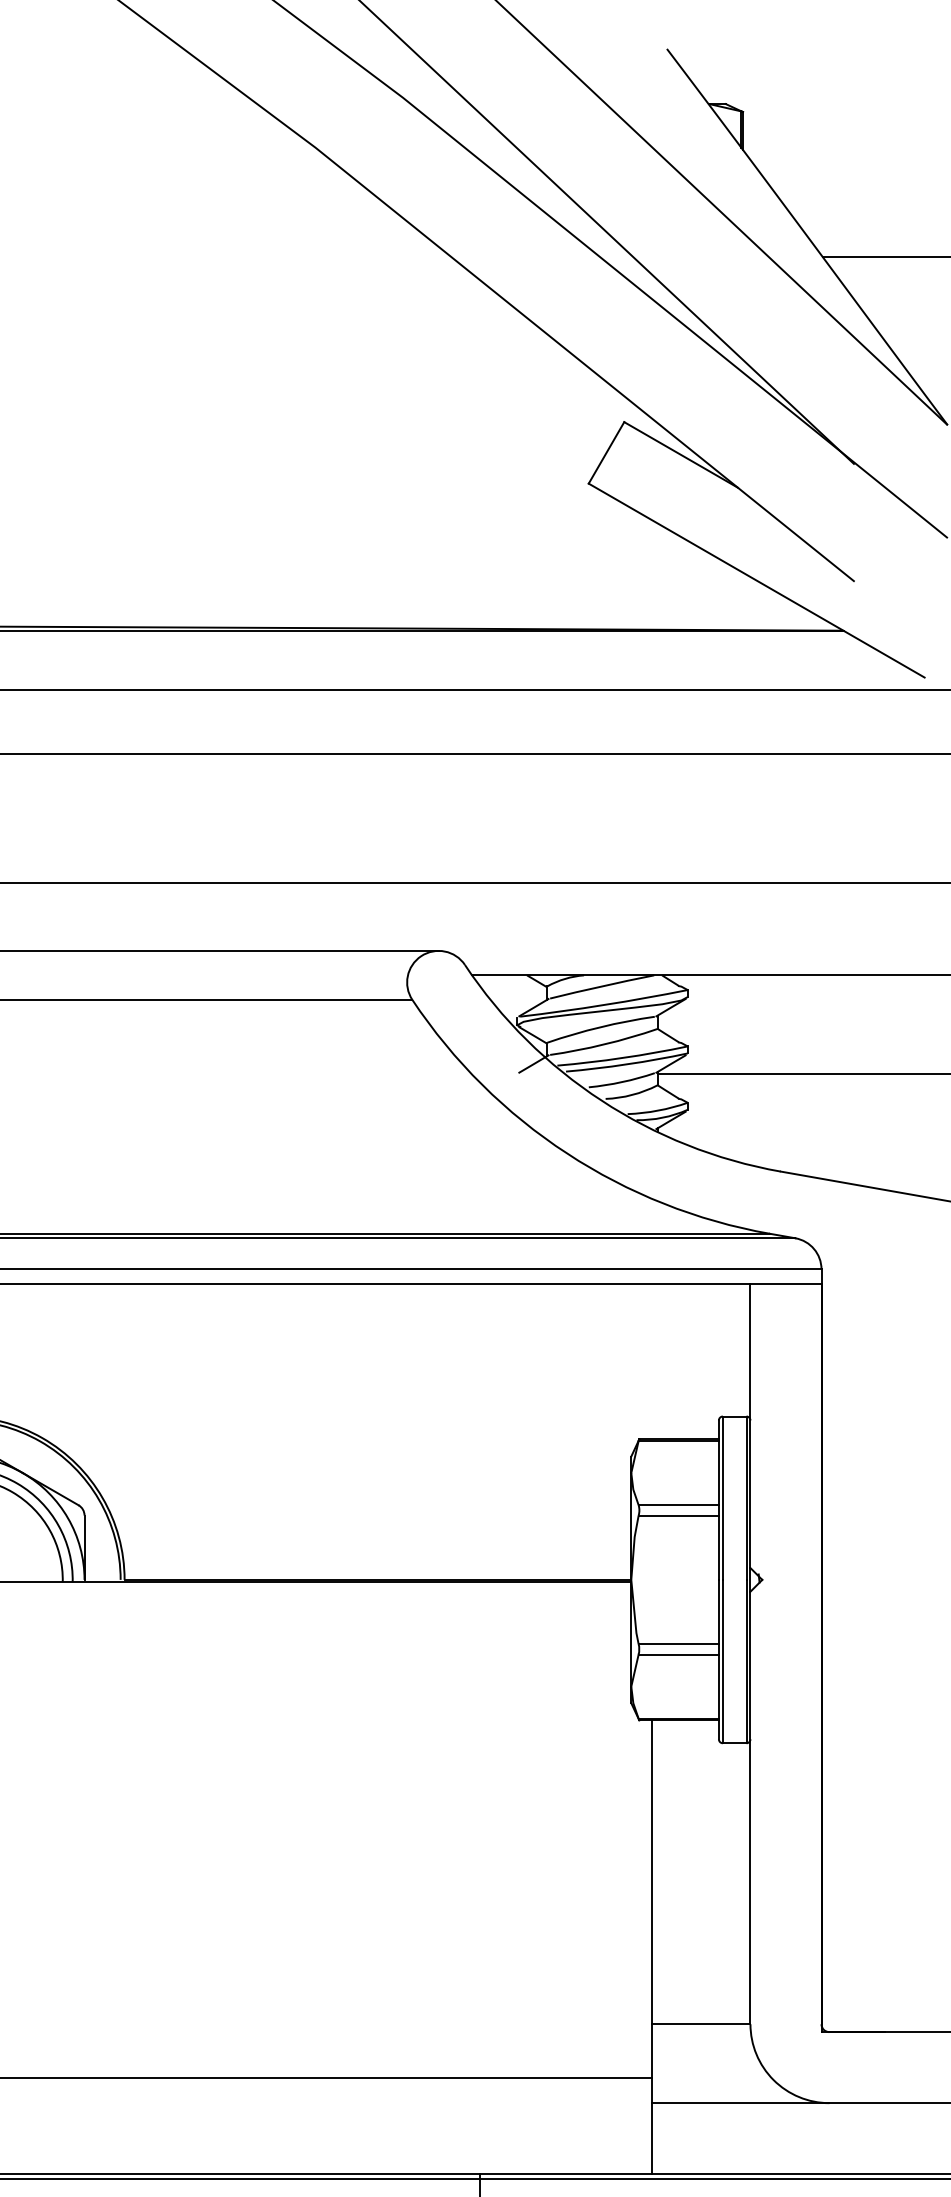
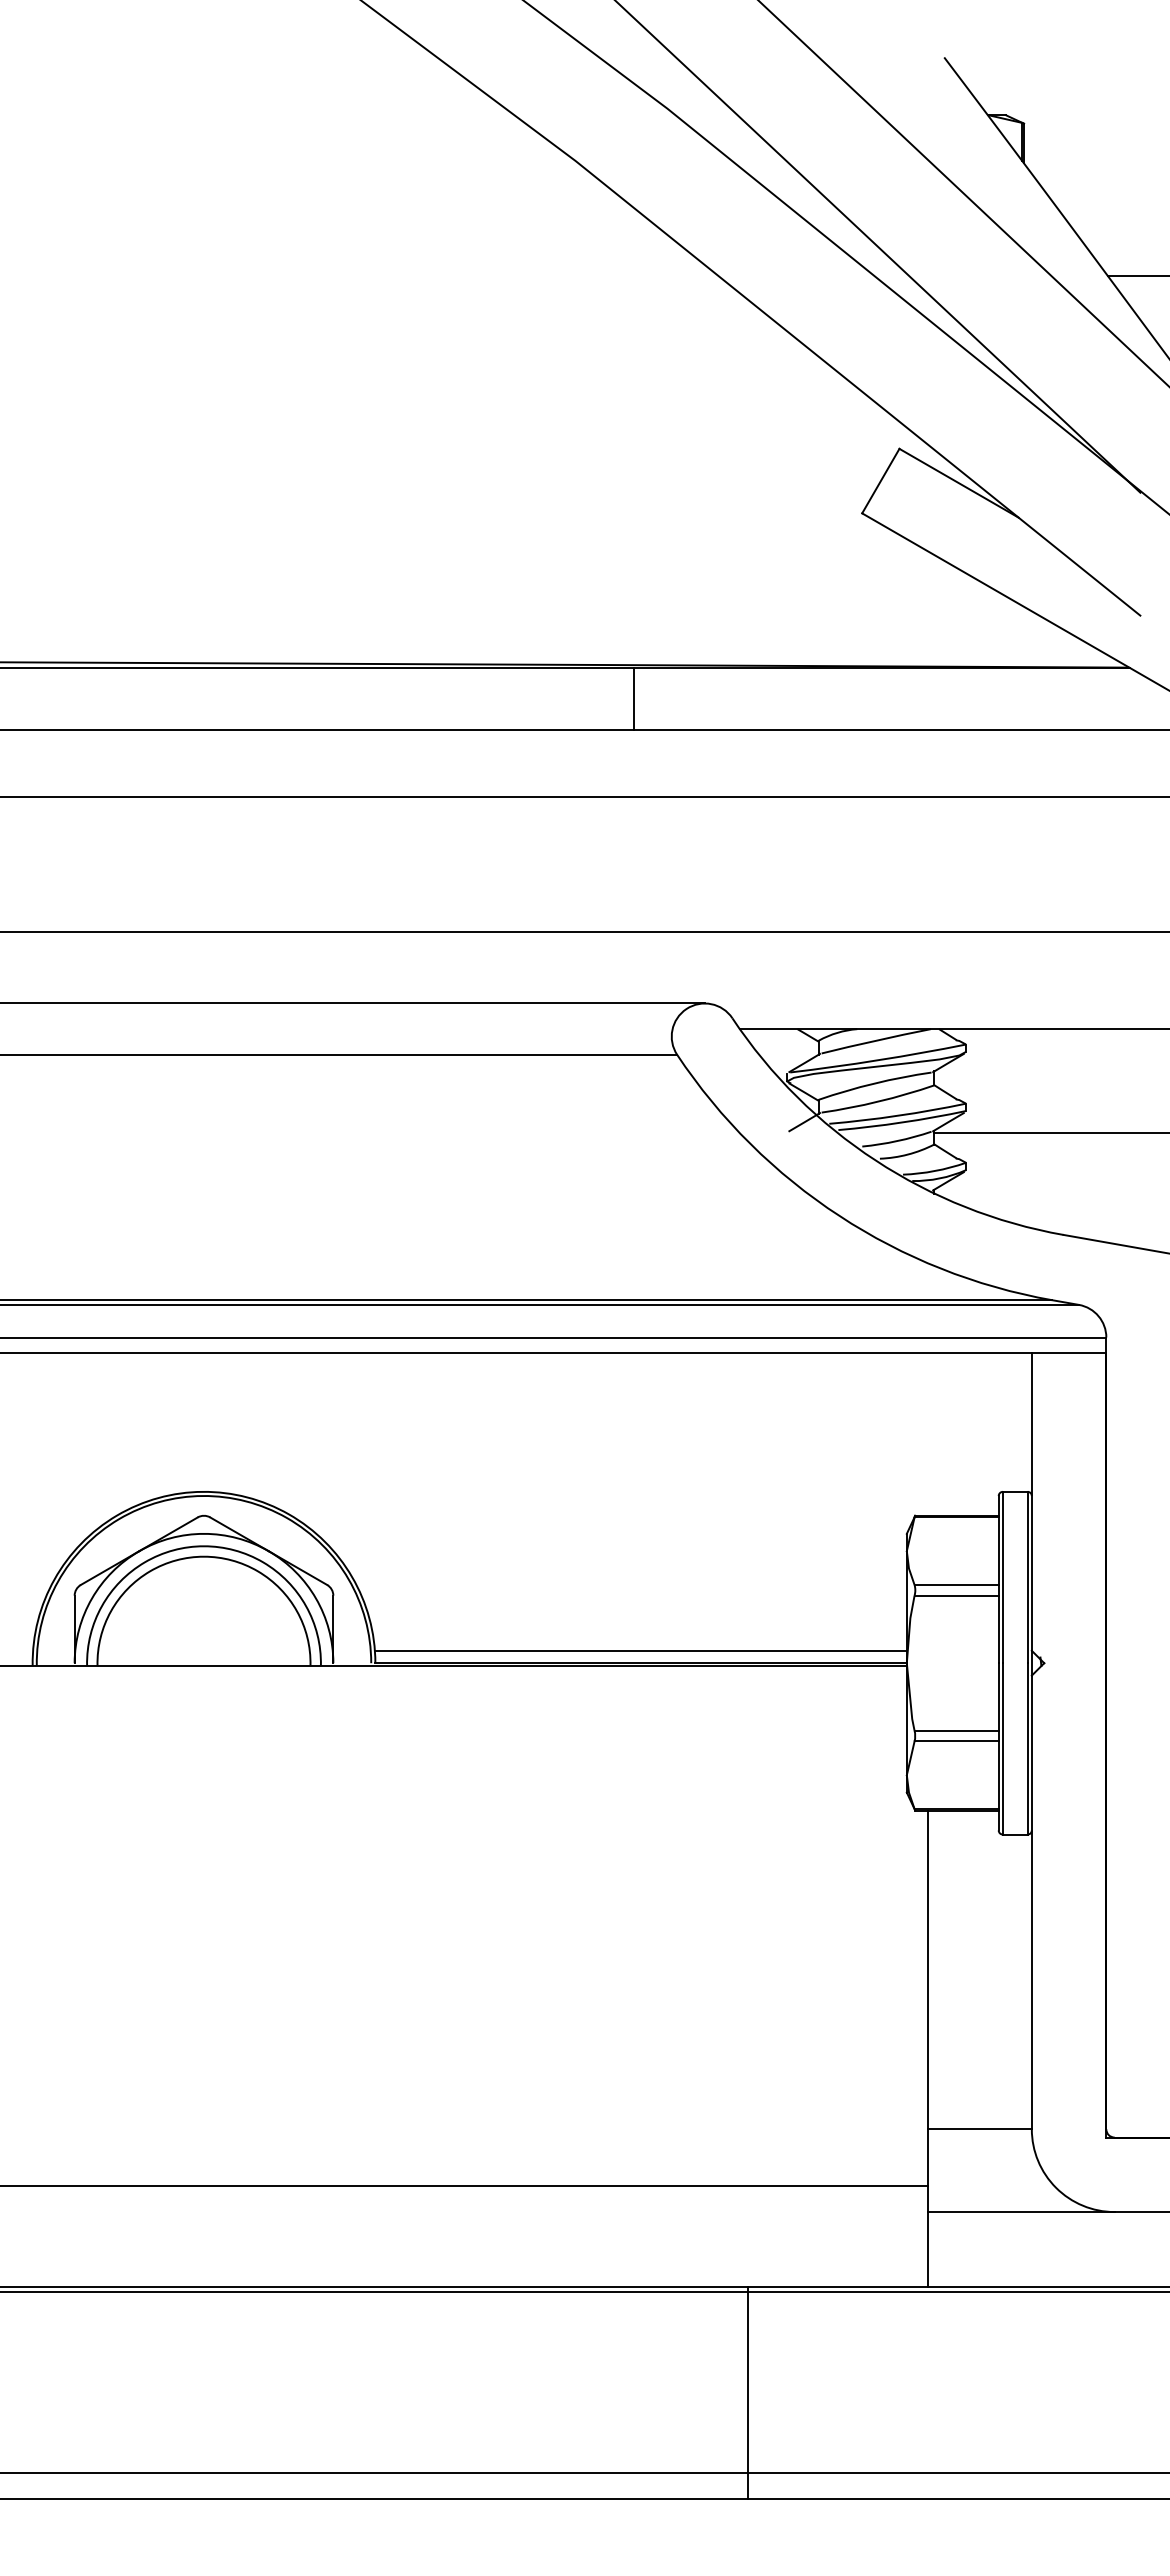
line: (371, 661) -> (634, 699), added
line: (377, 1567) -> (640, 1650), added

